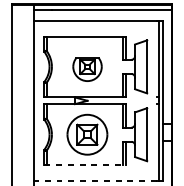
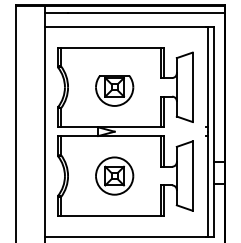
part: (87, 134) -> (114, 175), size x0.71
line: (85, 164) -> (111, 215), dashed -> solid
line: (95, 180) -> (124, 236), dashed -> solid

